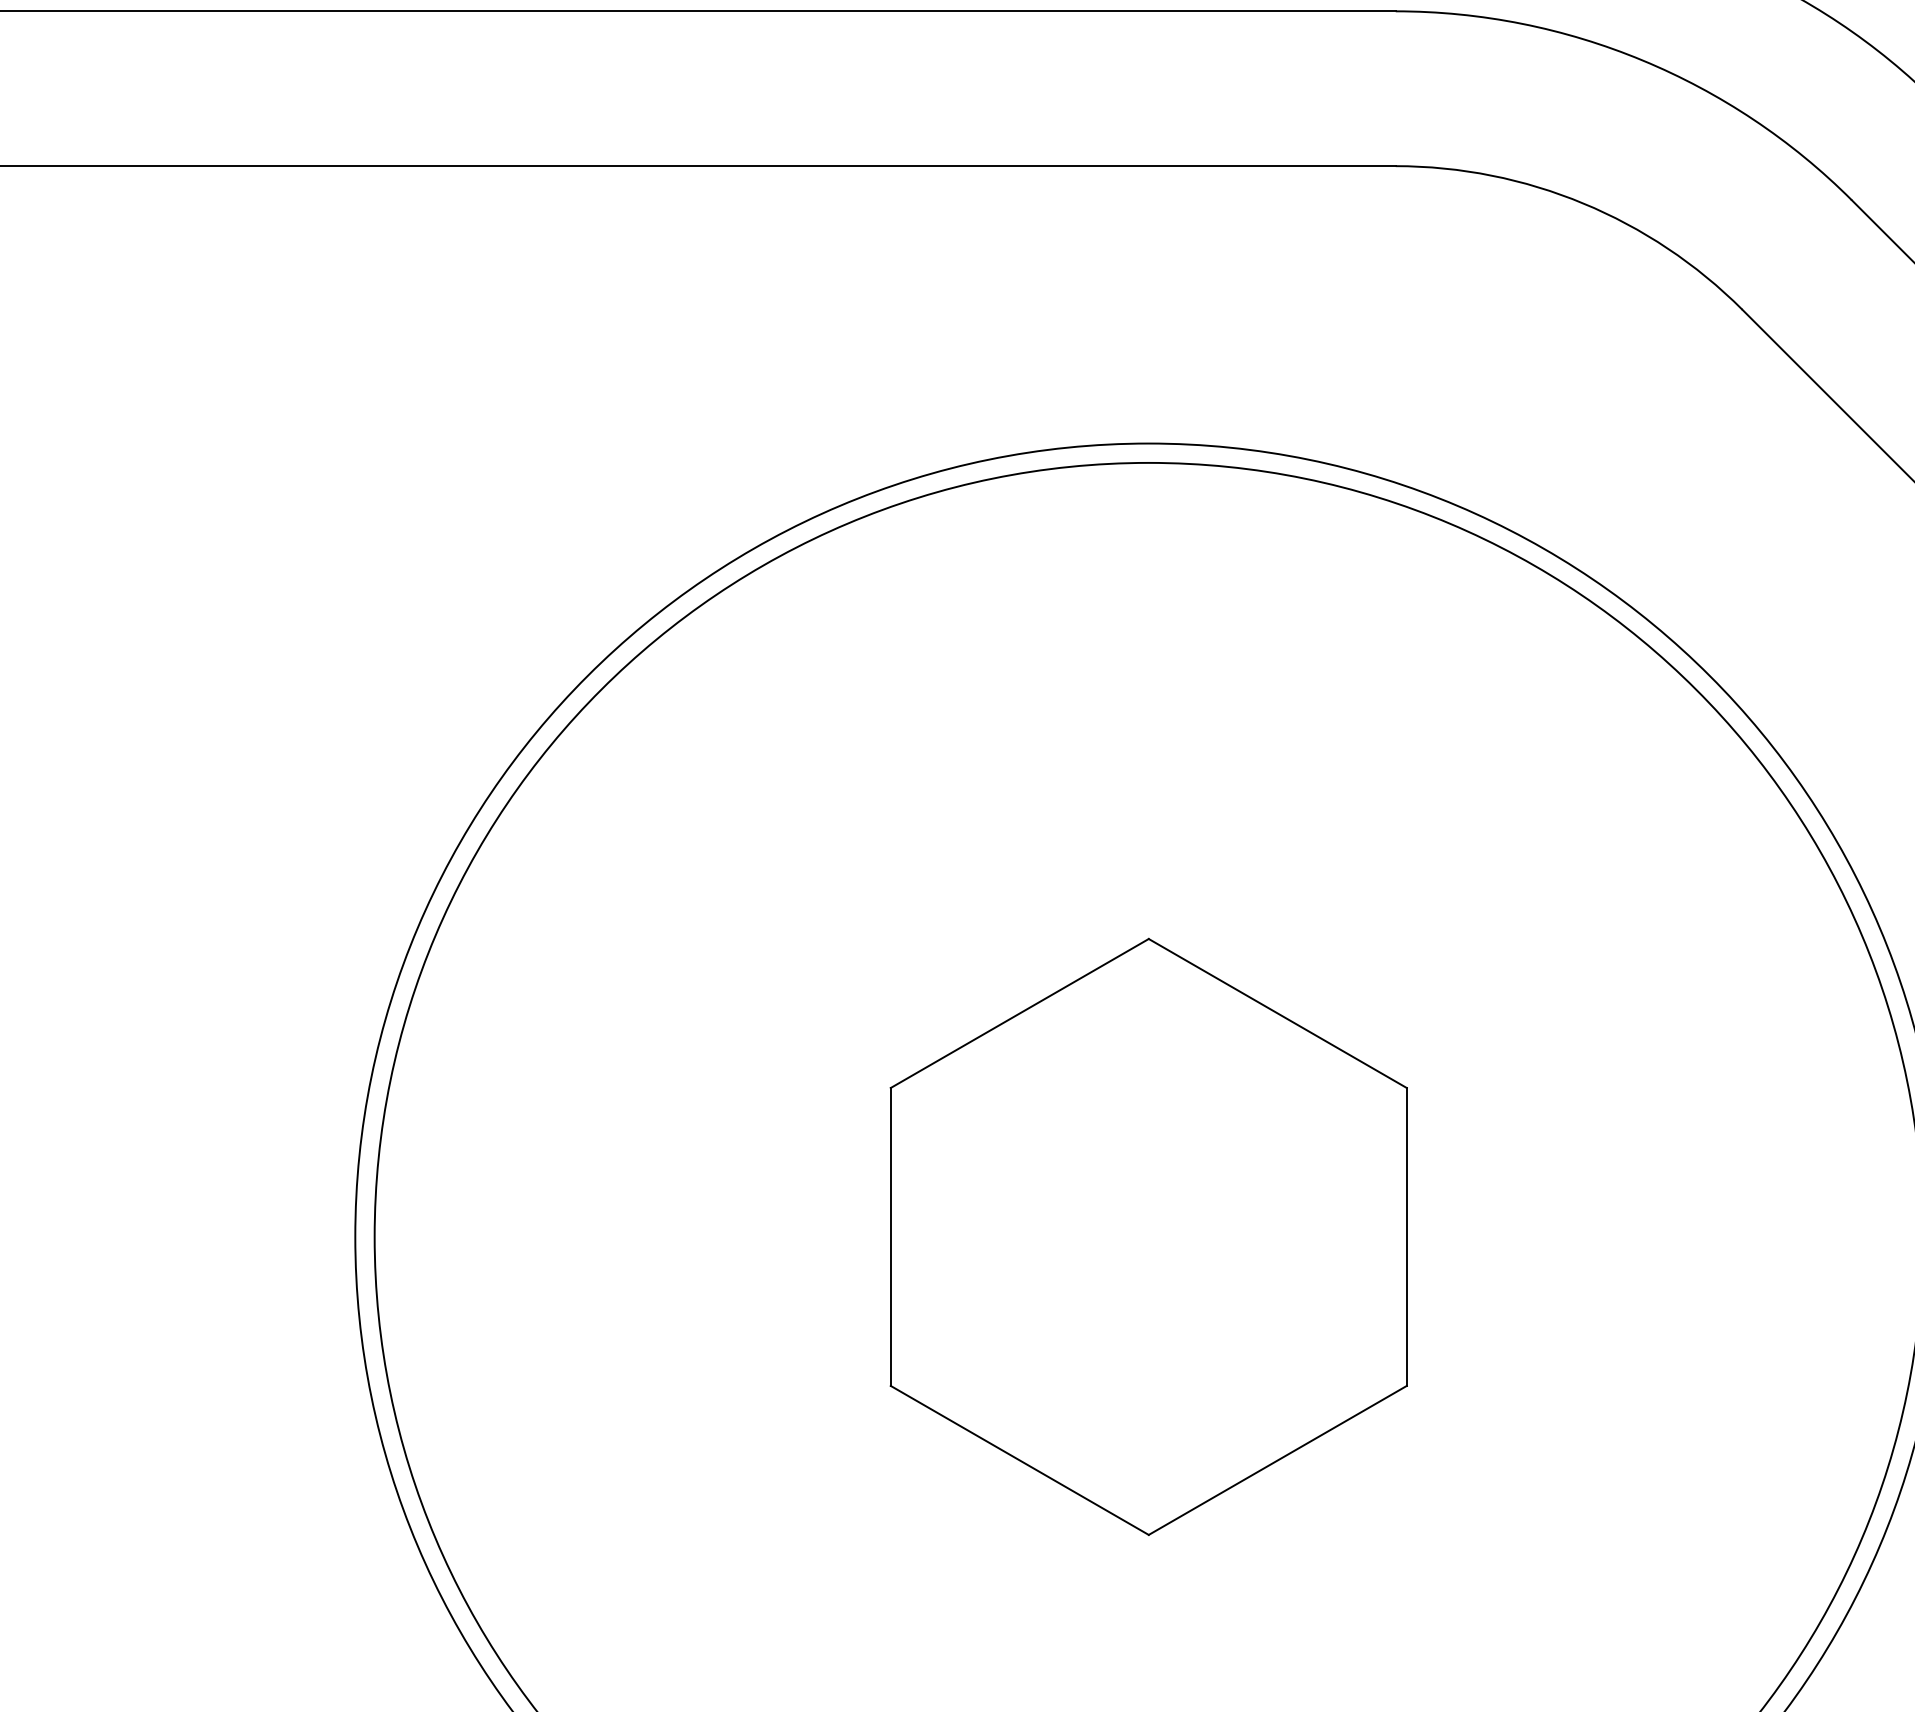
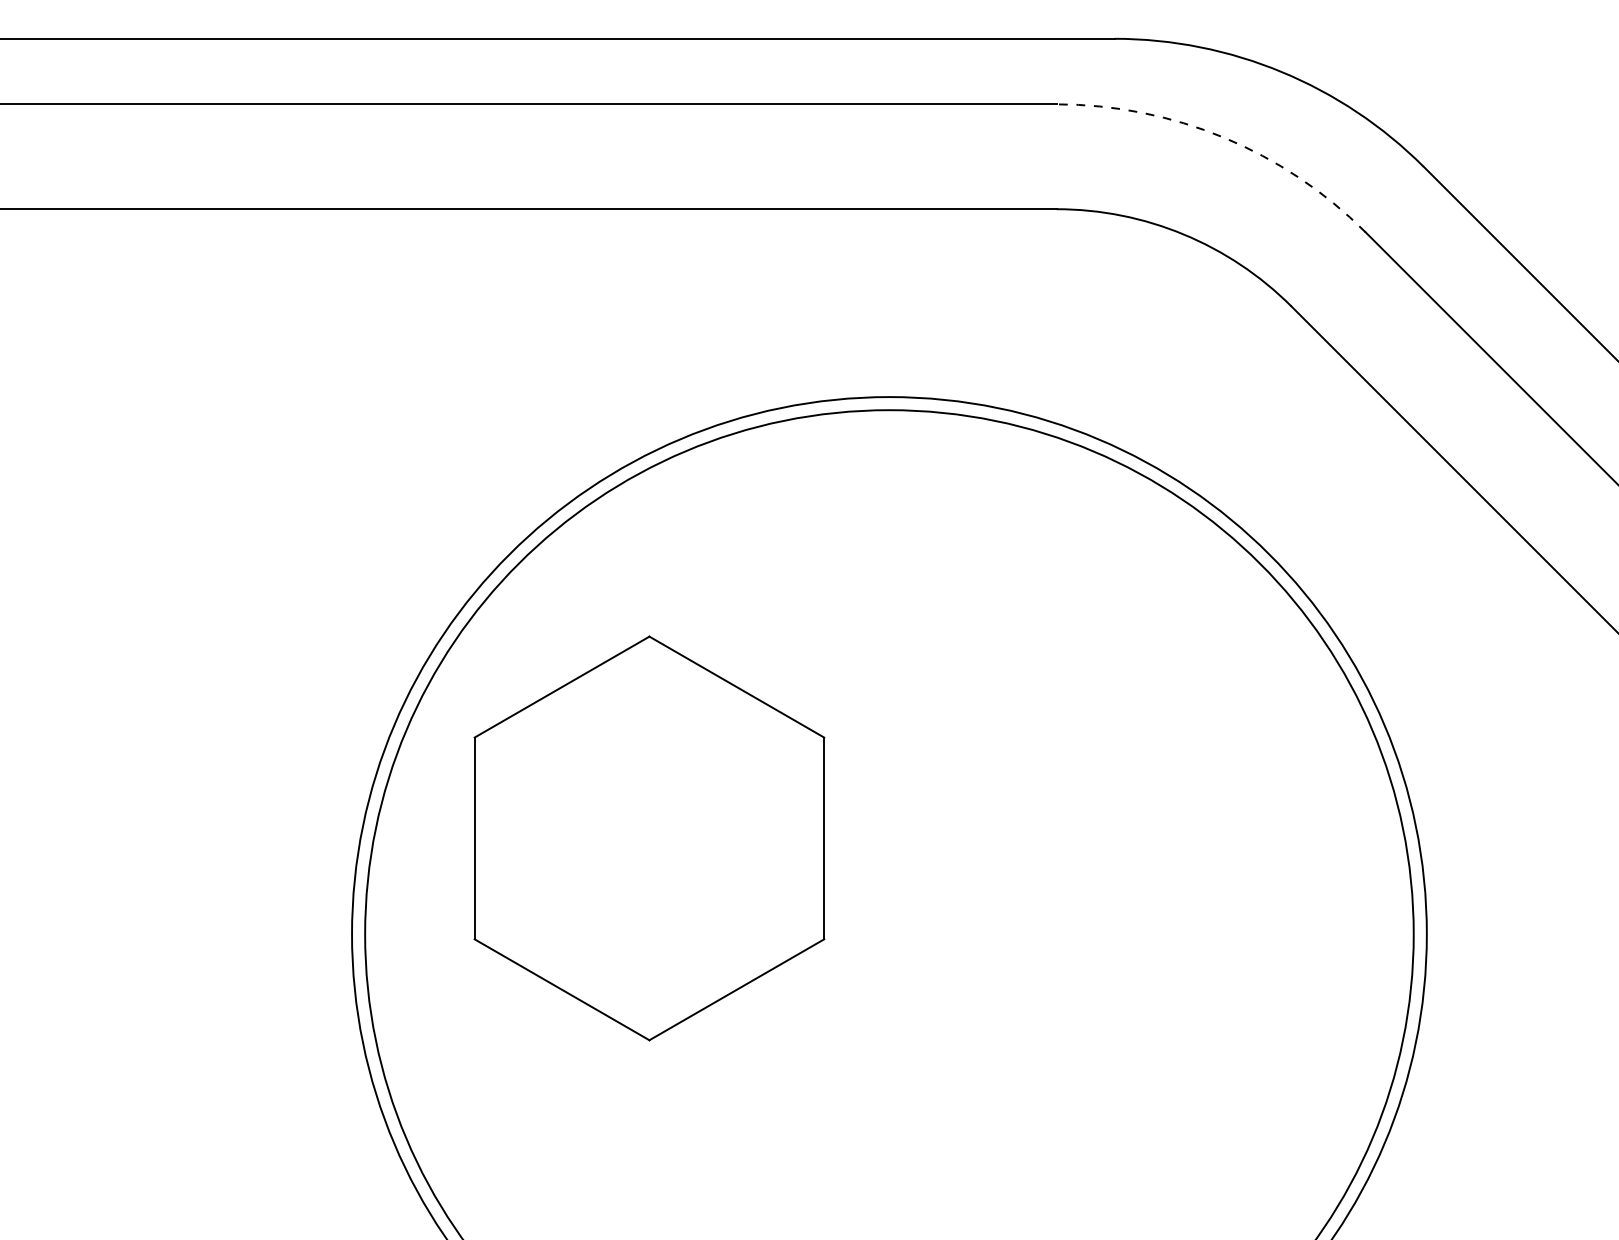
arc: (1642, 60) -> (1223, 137), solid -> dashed
part: (1148, 1237) -> (649, 838), moved

